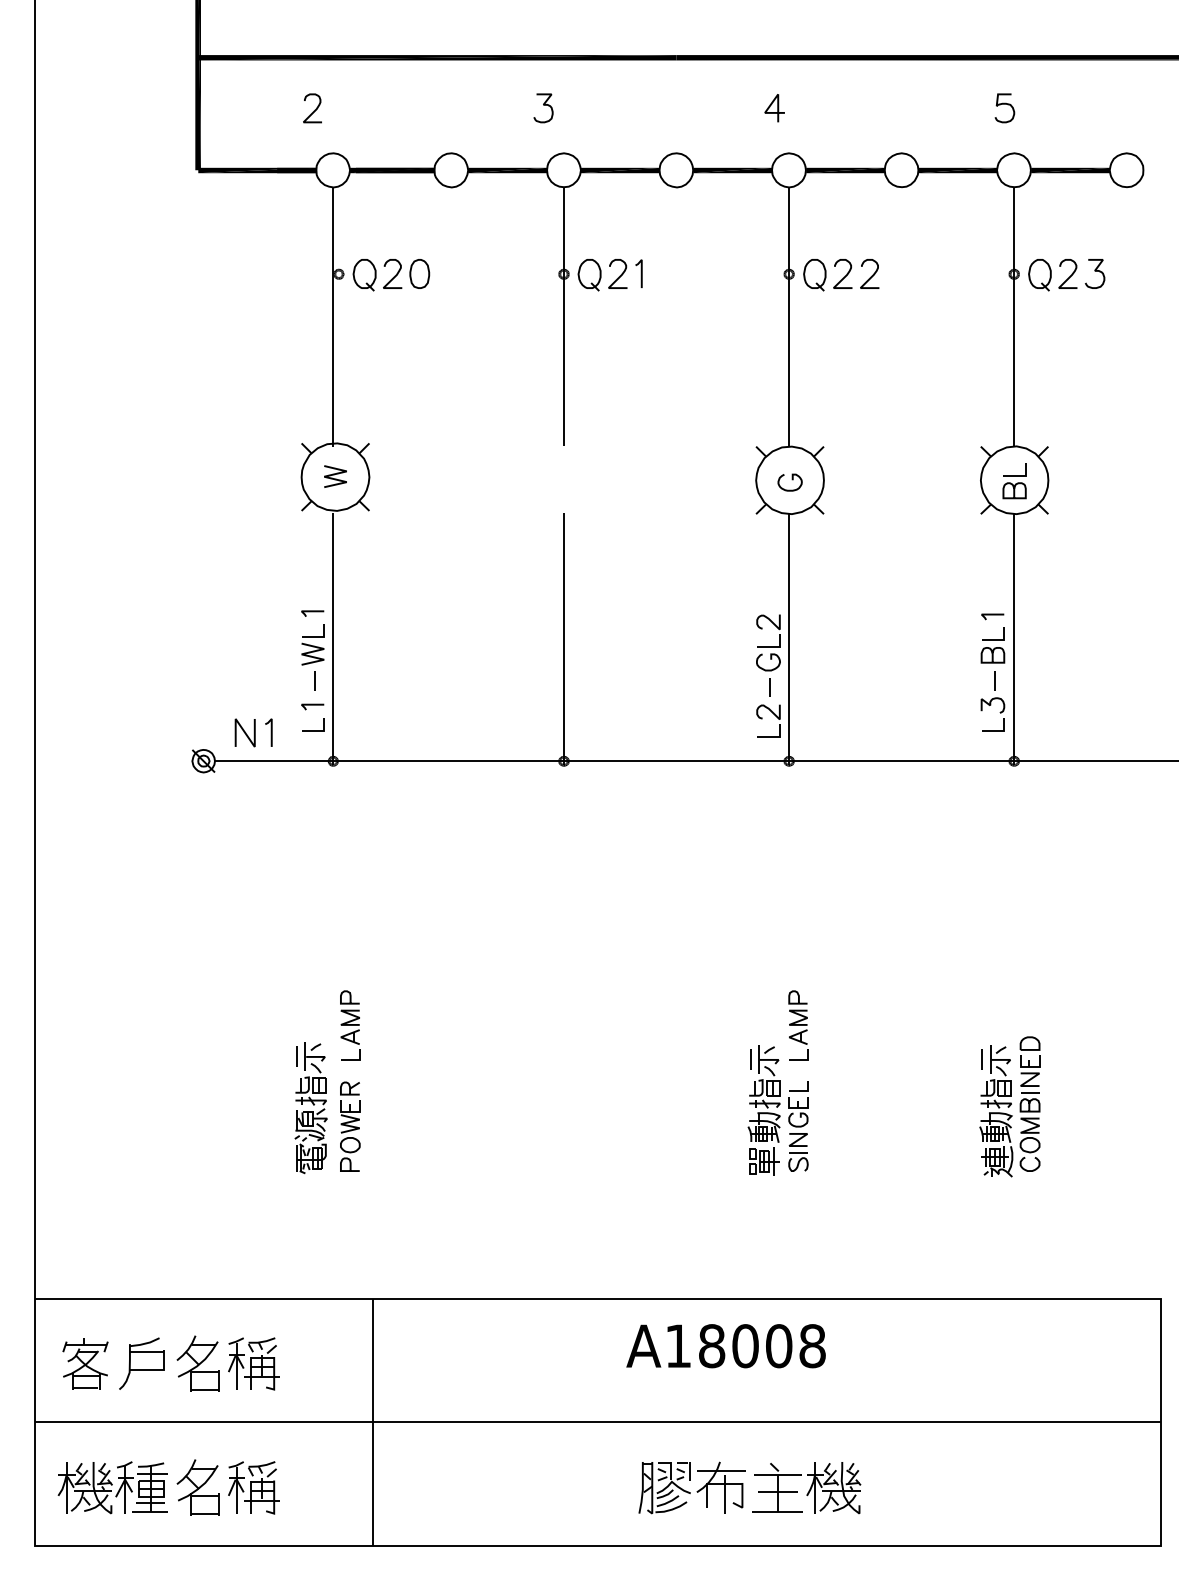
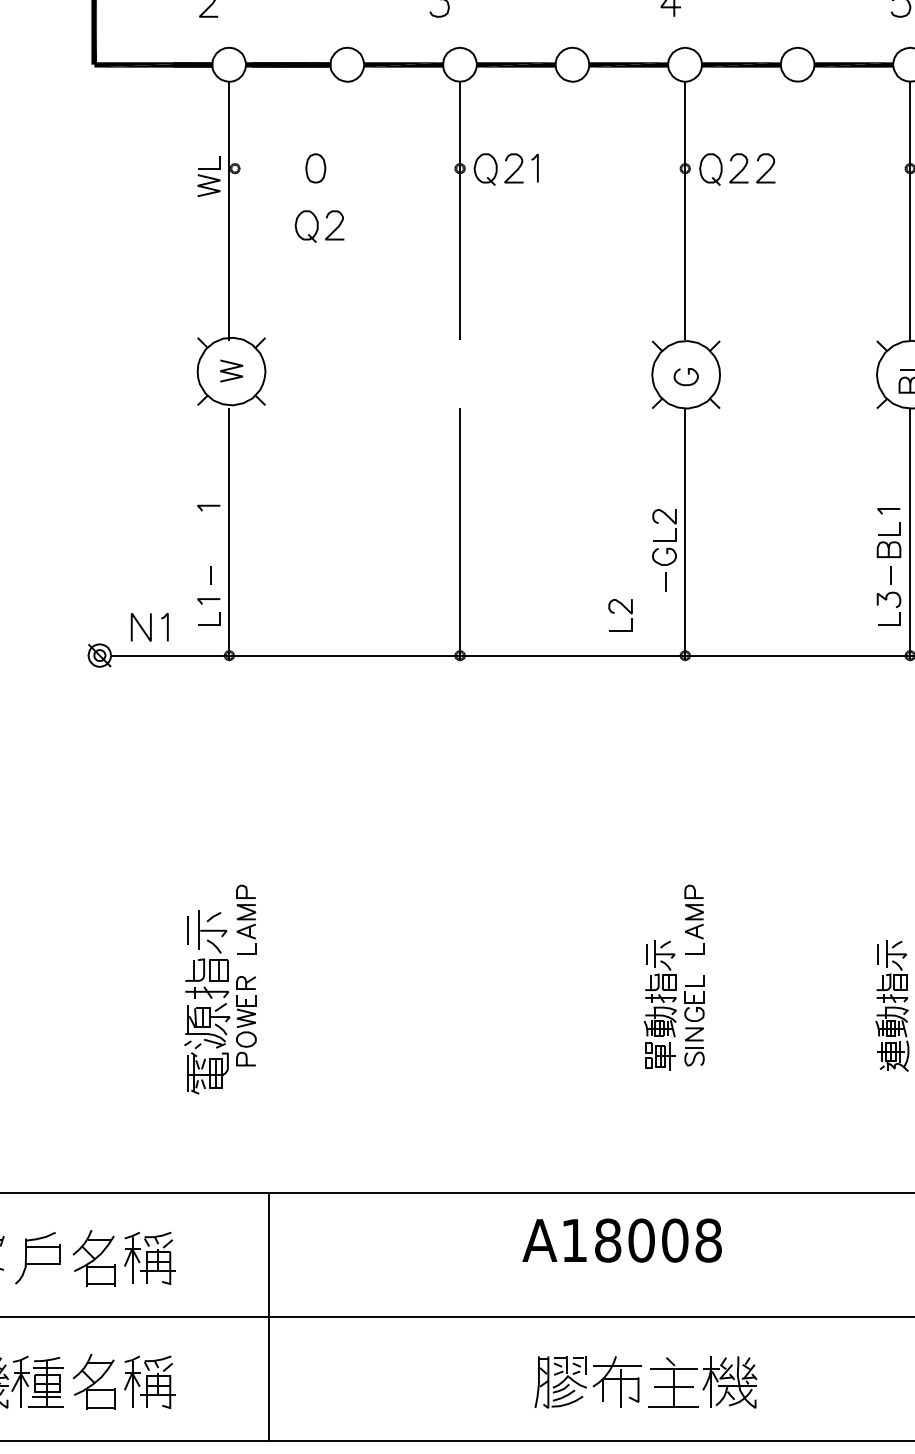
part: (377, 275) -> (319, 226), moved
part: (312, 644) -> (208, 175), moved
part: (762, 719) -> (614, 613), moved
part: (310, 1108) -> (206, 1002), size x1.4

